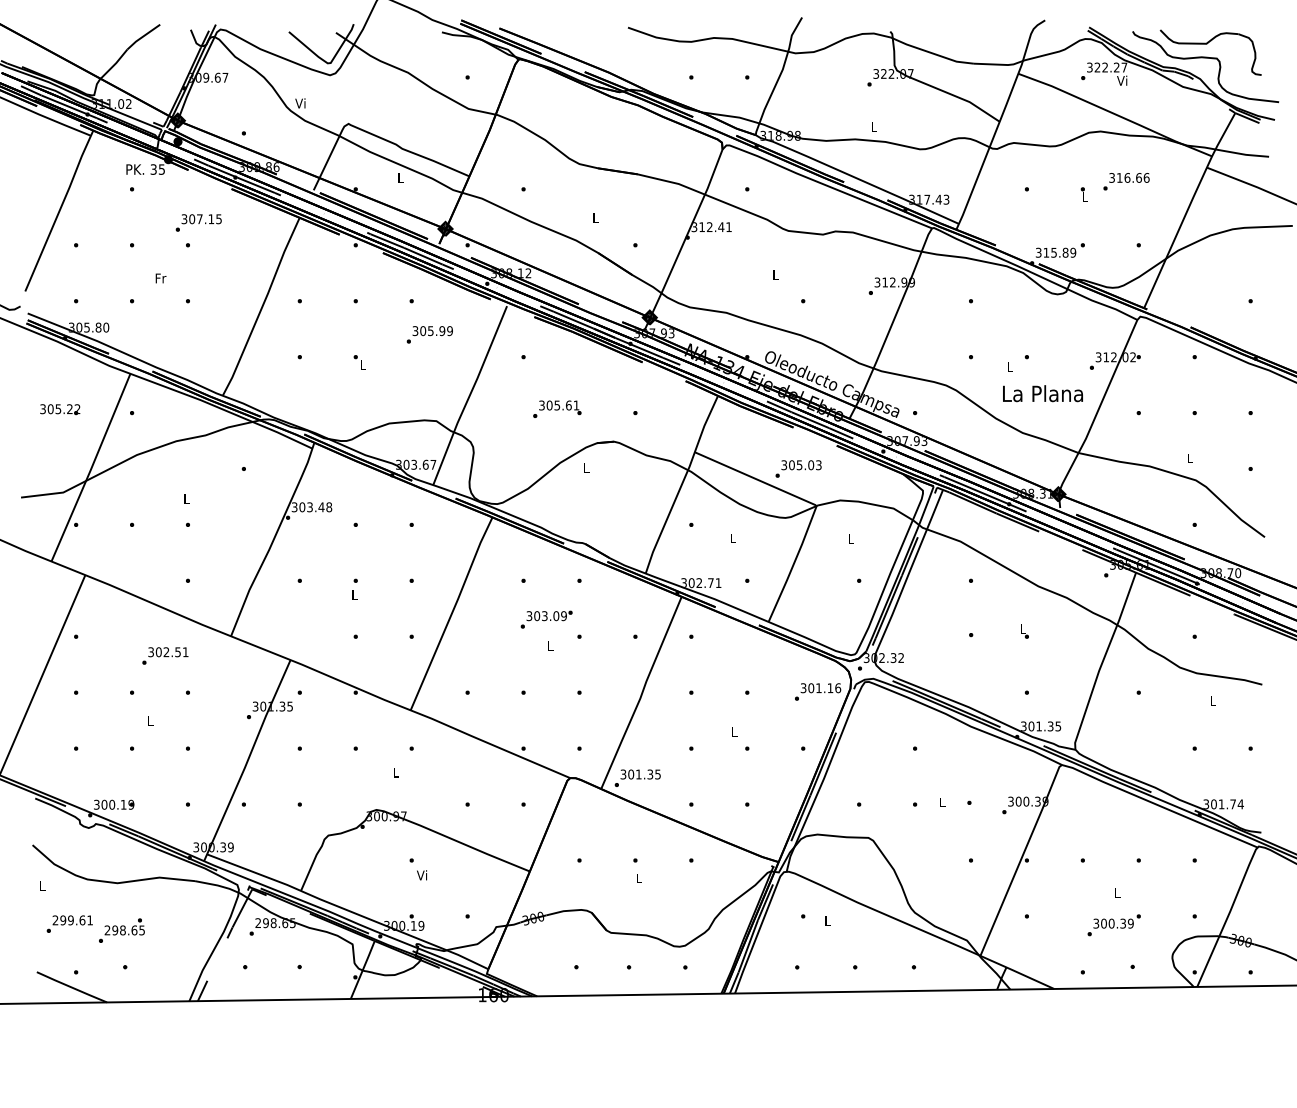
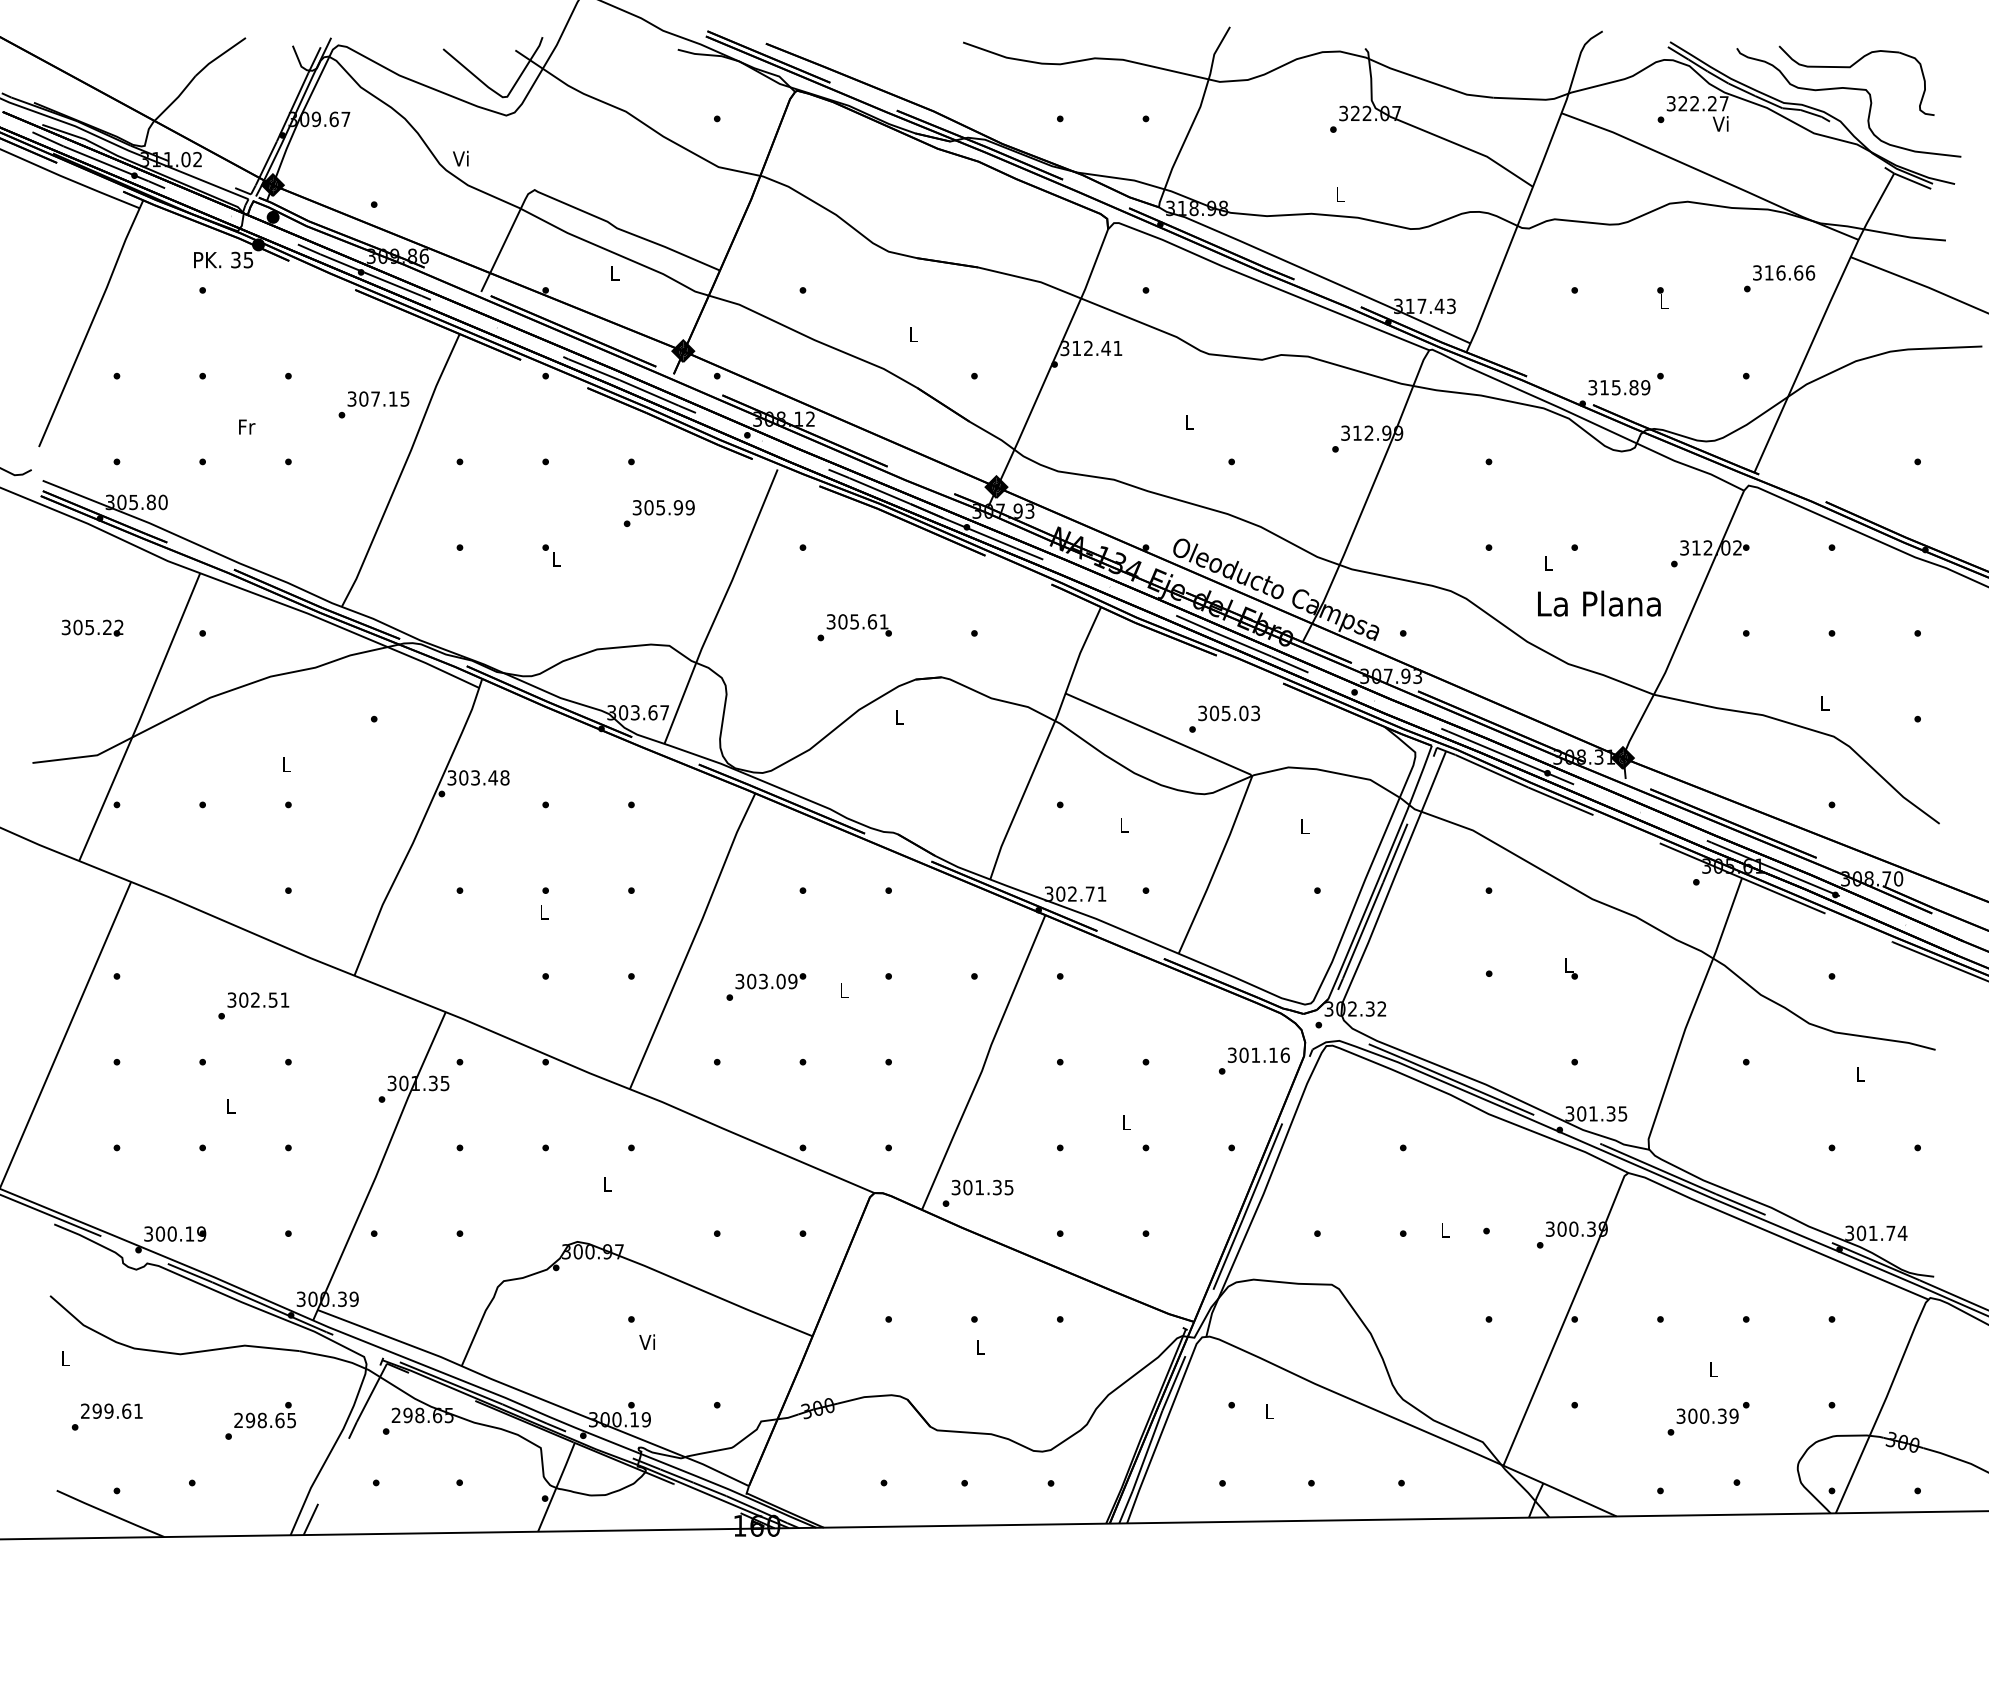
text: (1126, 181) -> (1779, 278), moved
text: (198, 222) -> (373, 404), moved
text: (546, 619) -> (766, 986), moved
text: (121, 930) -> (260, 1420), moved

